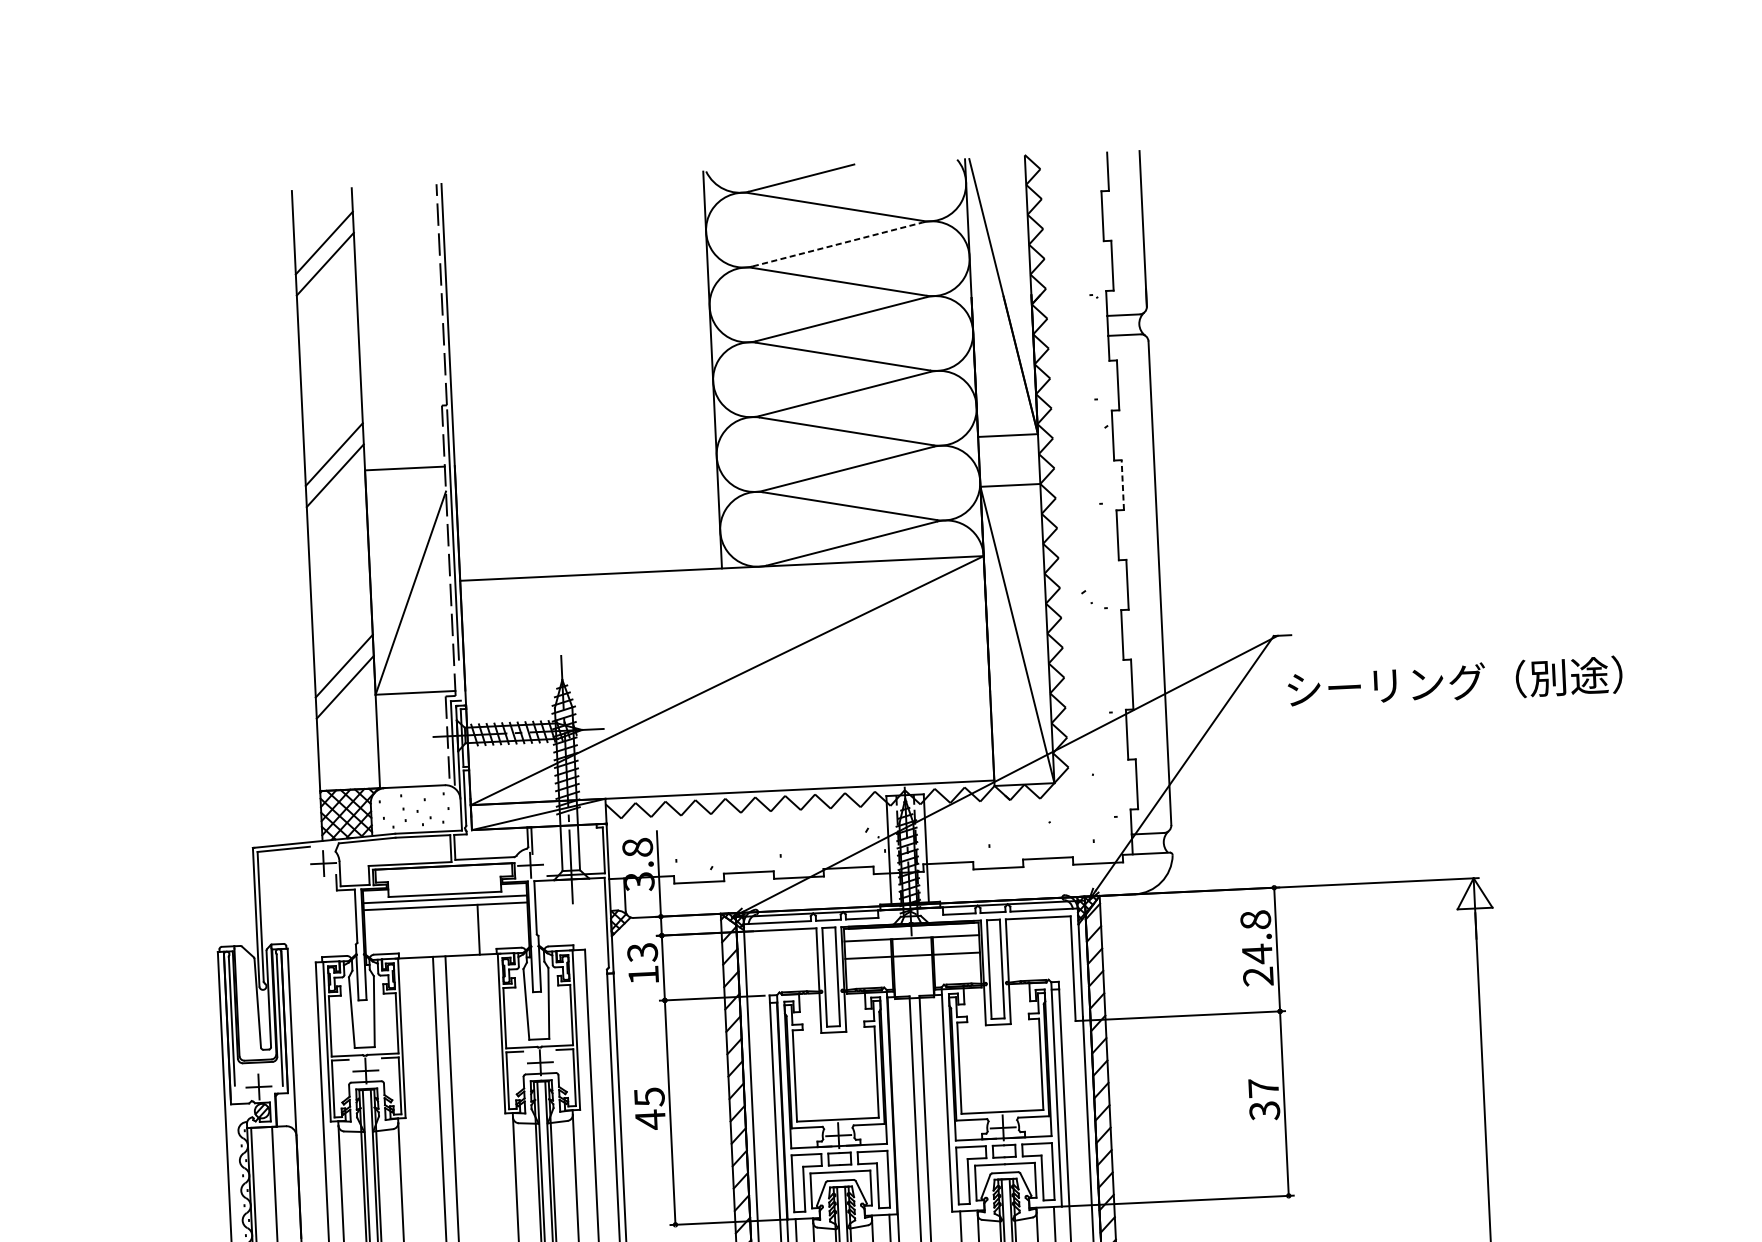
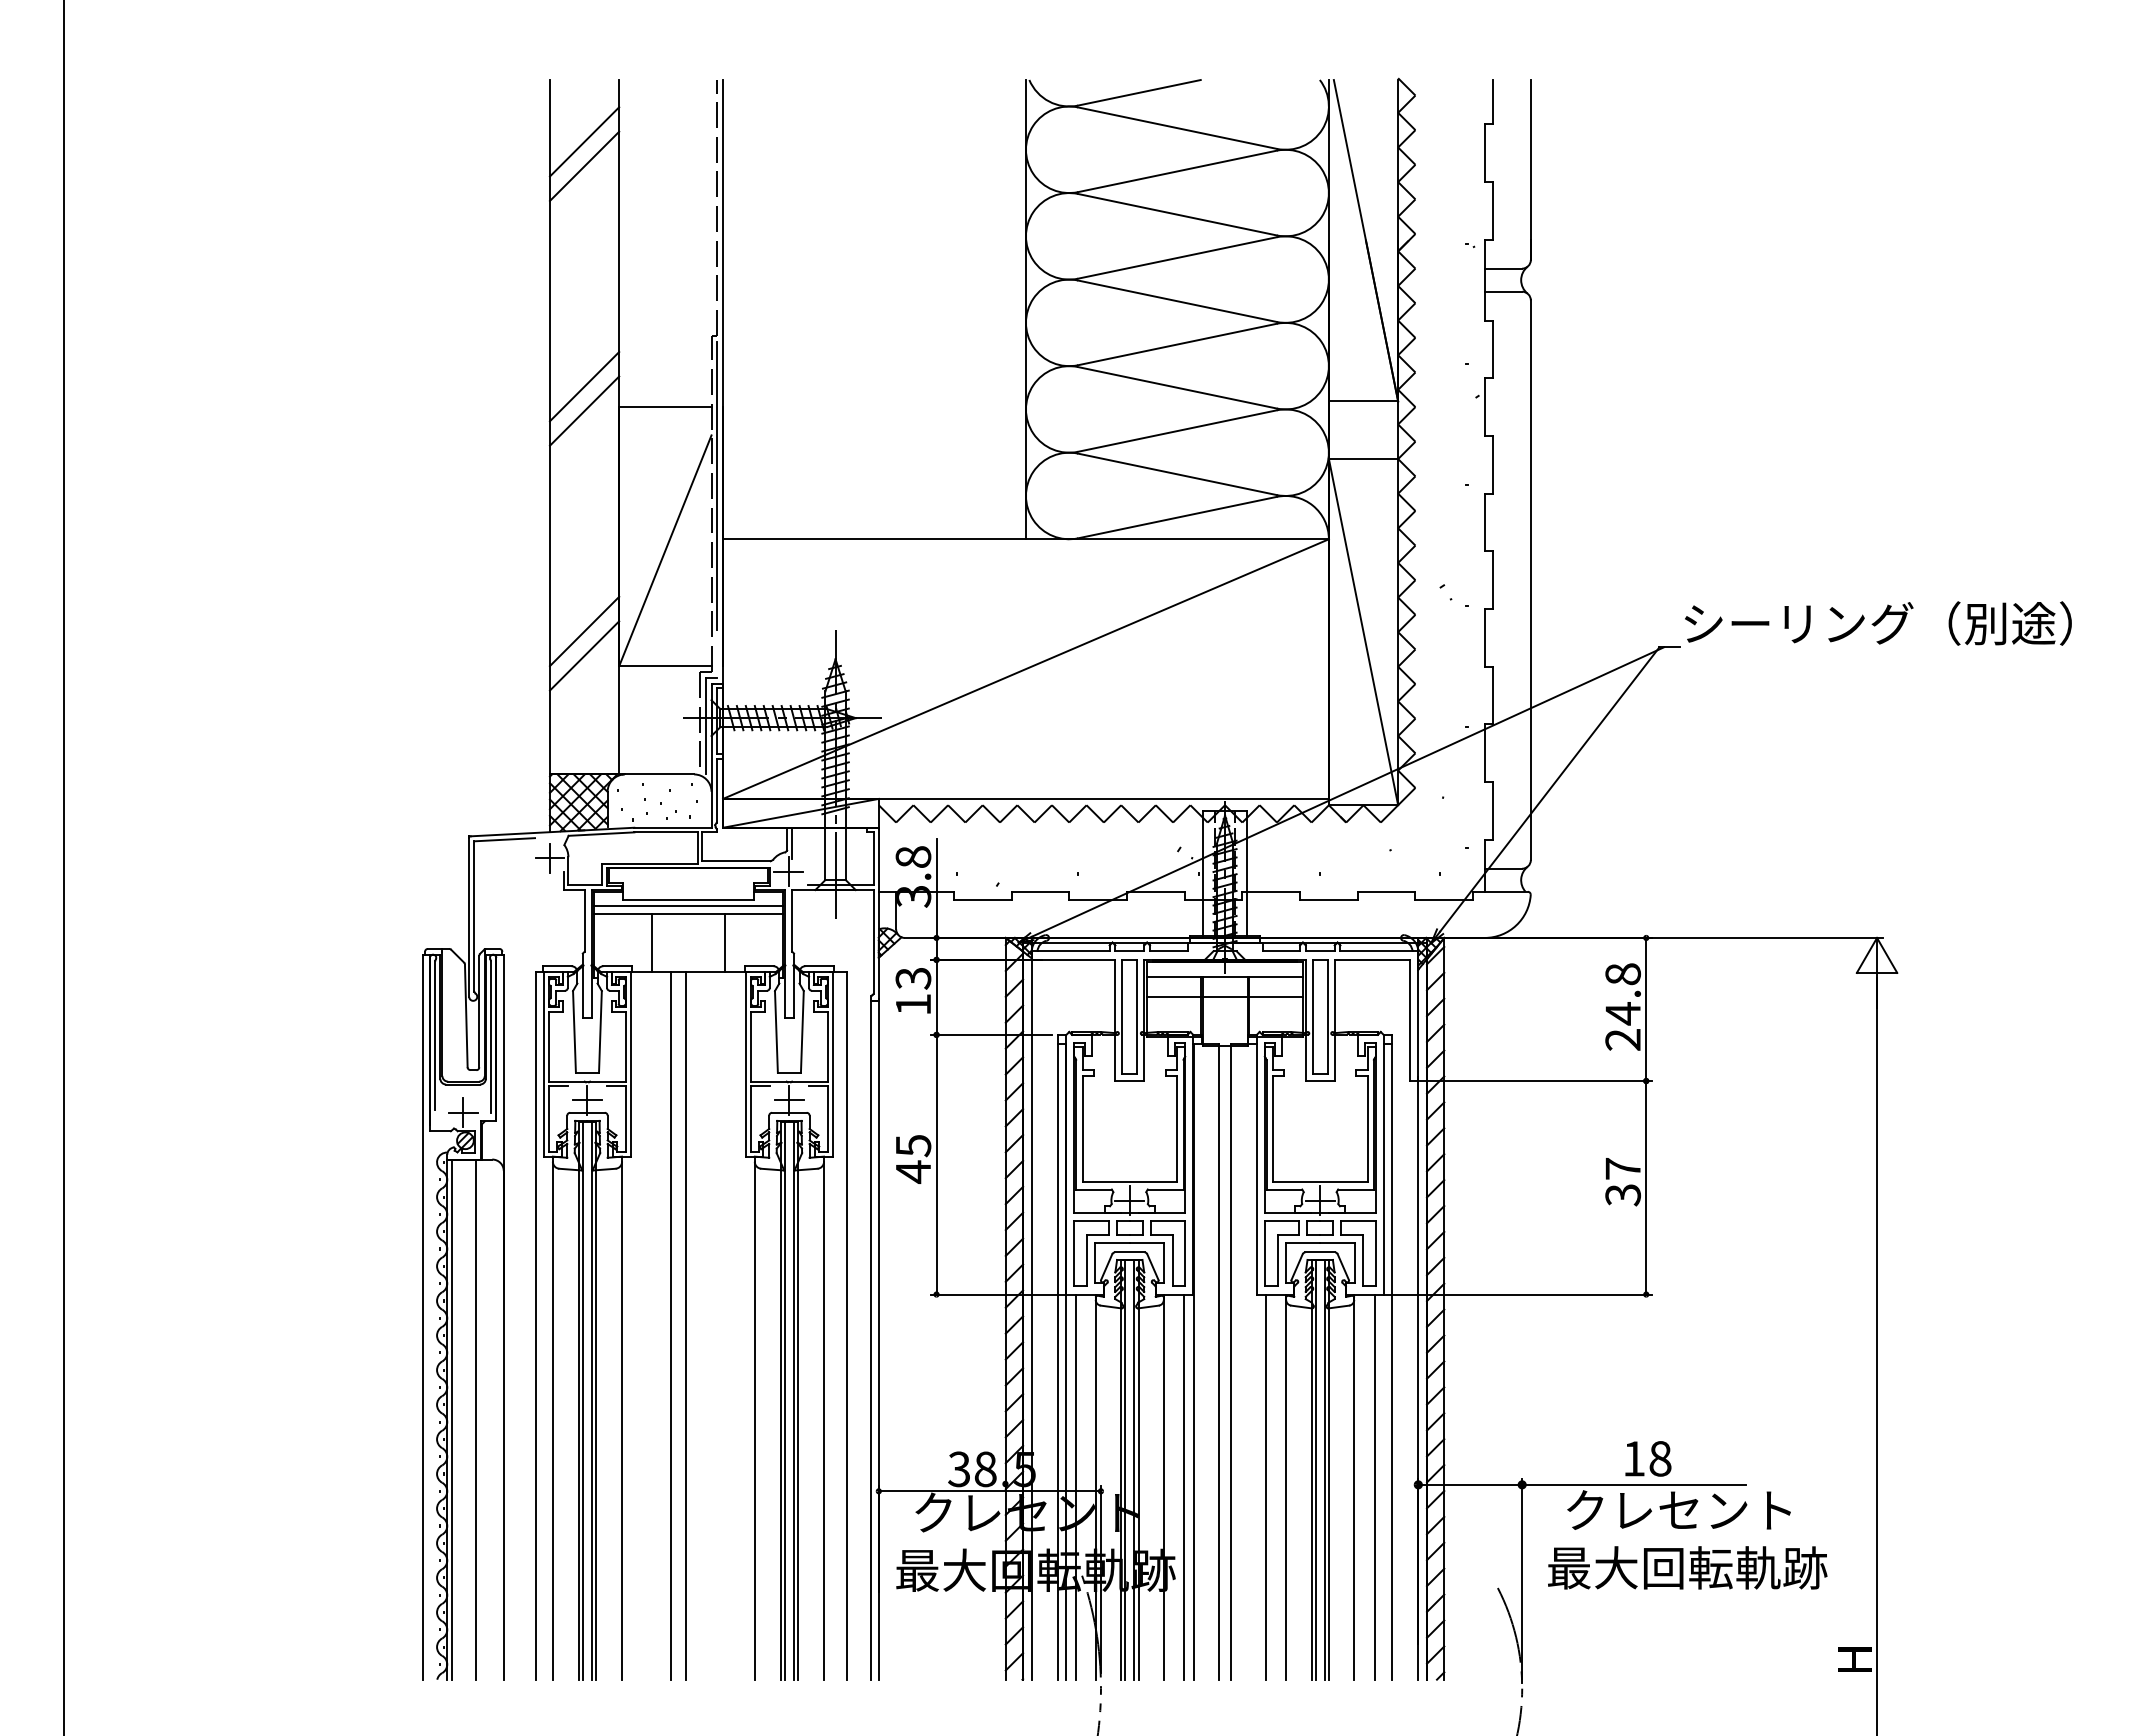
line: (837, 244) -> (1177, 171), dashed -> solid
line: (1122, 484) -> (1493, 464), dashed -> solid
text: (1455, 682) -> (1878, 623), moved
line: (414, 933) -> (651, 943), added

